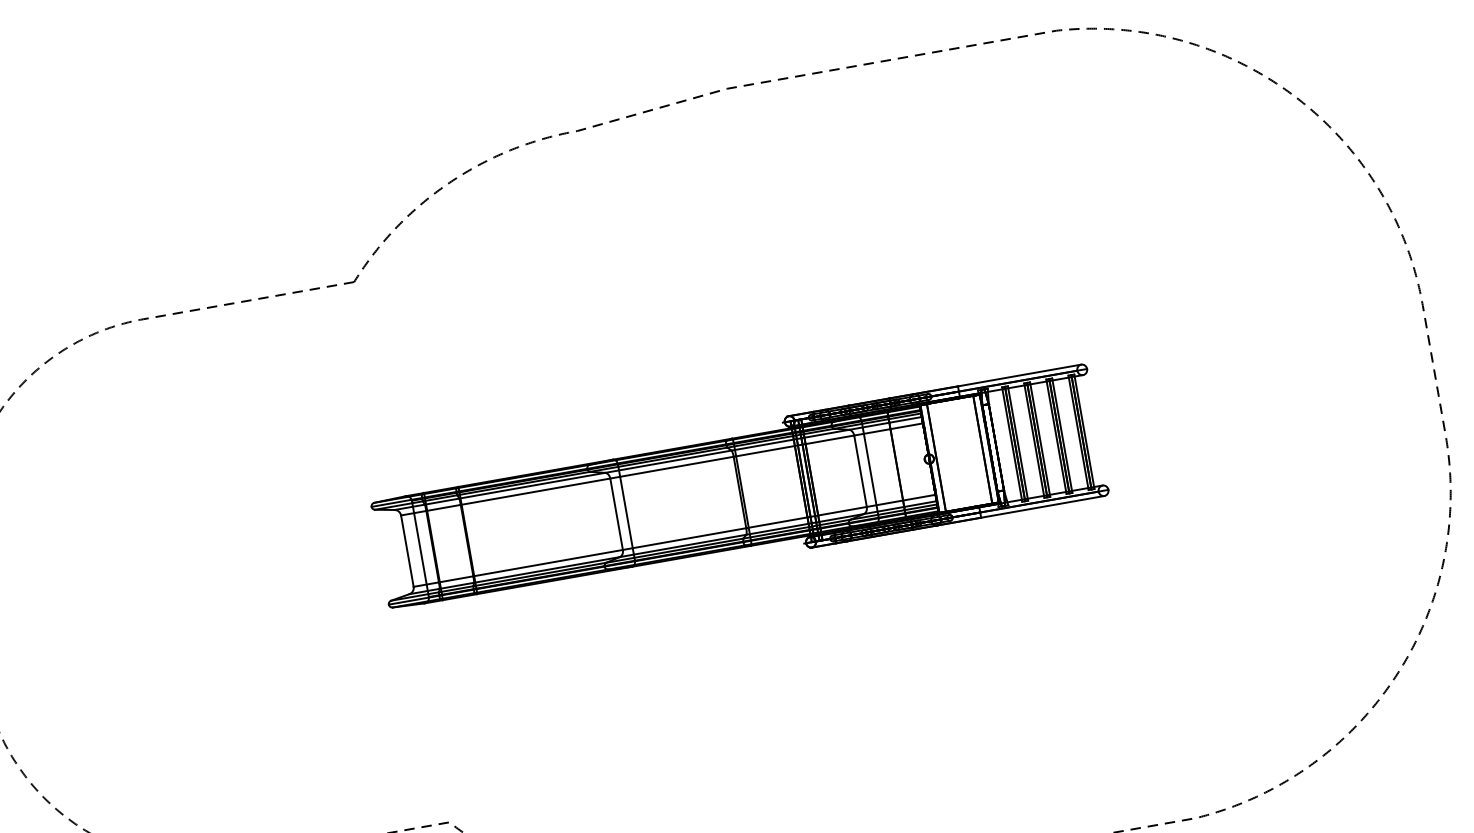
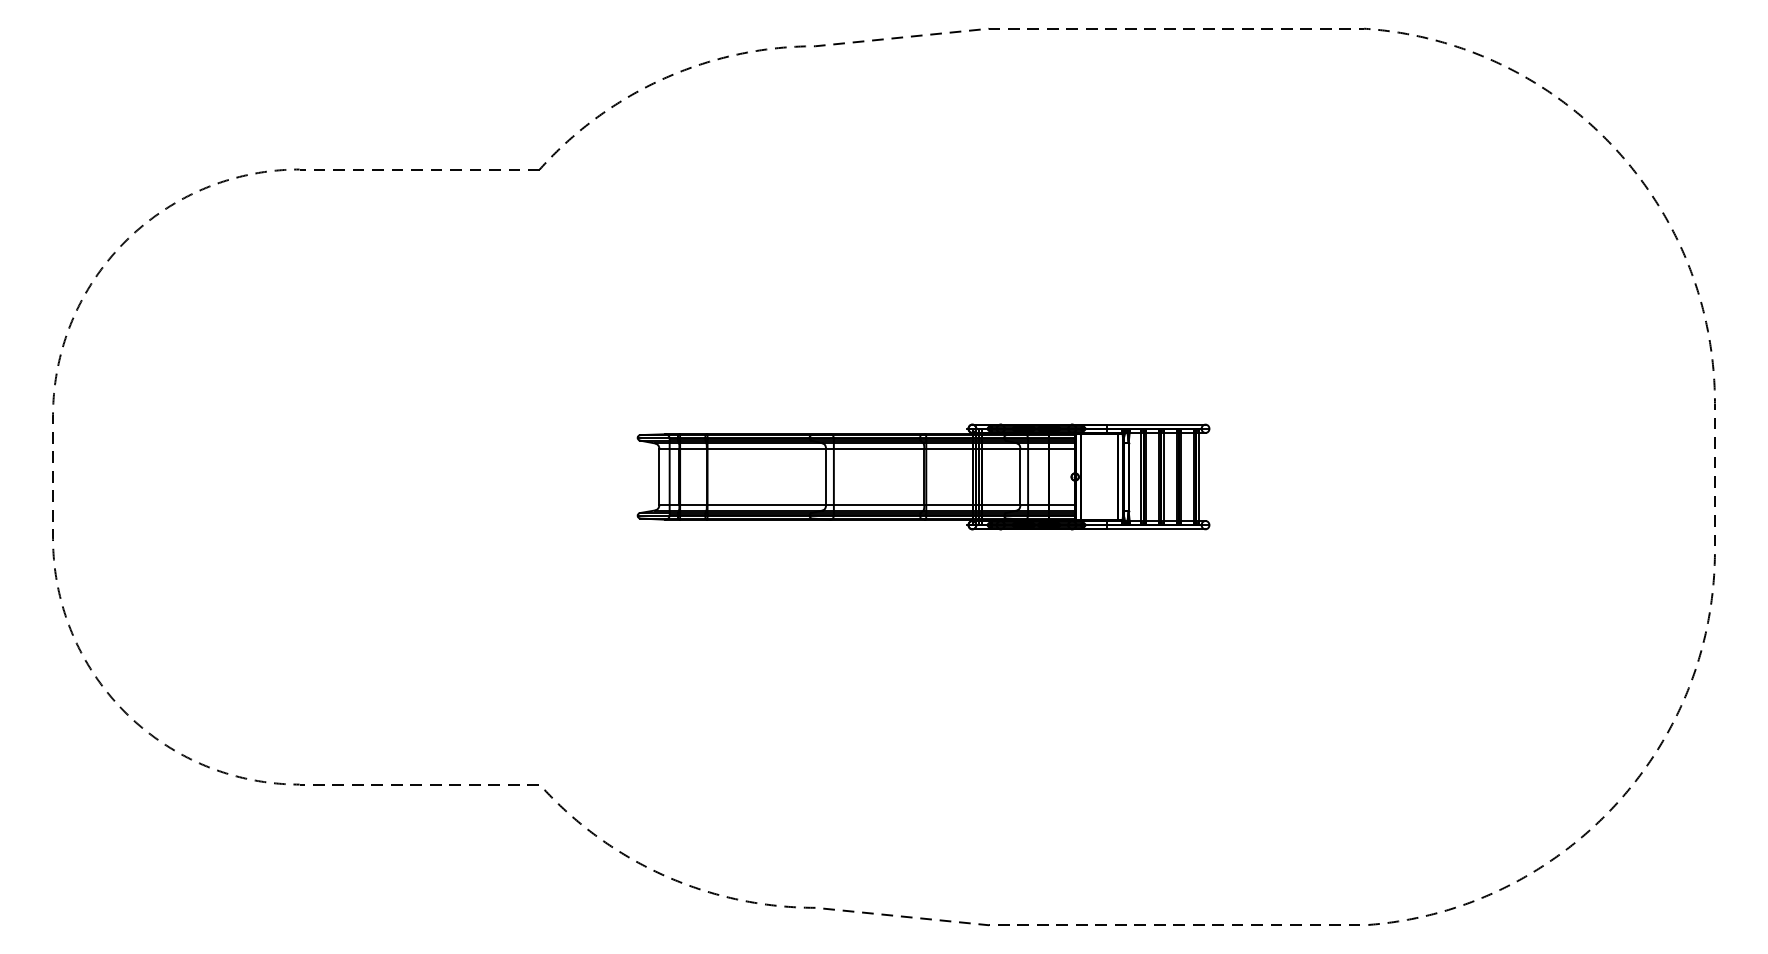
part: (738, 492) -> (923, 476), size x0.7

